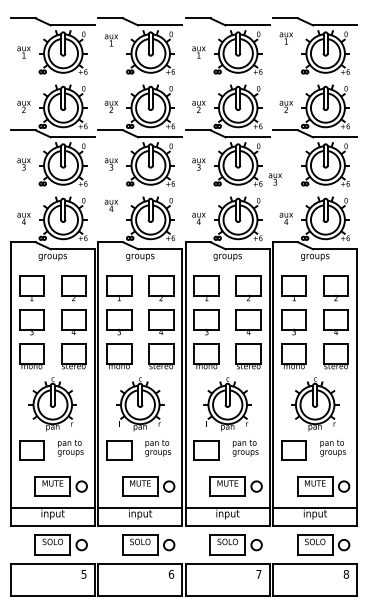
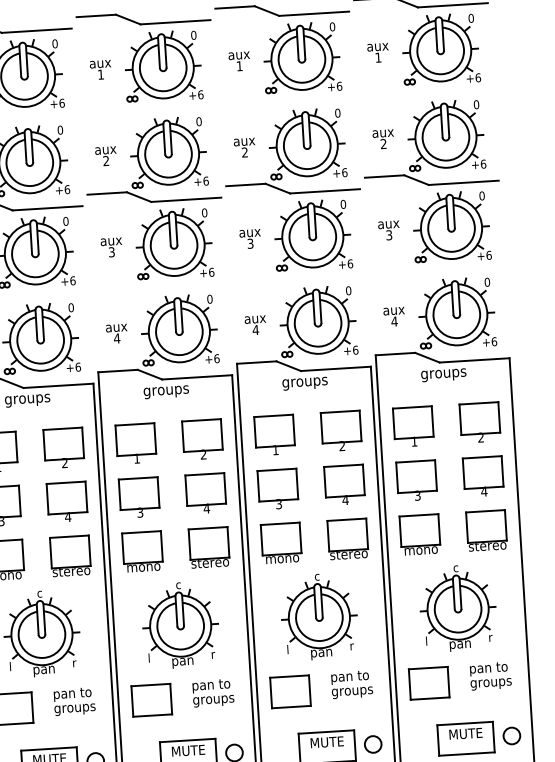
text: (285, 38) -> (376, 53), moved
text: (110, 40) -> (99, 70), moved
text: (274, 179) -> (387, 230), moved
text: (110, 205) -> (115, 333), moved

